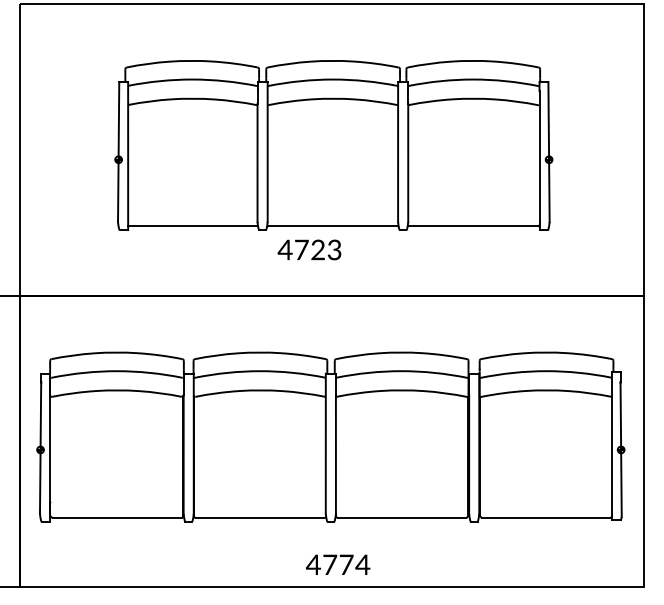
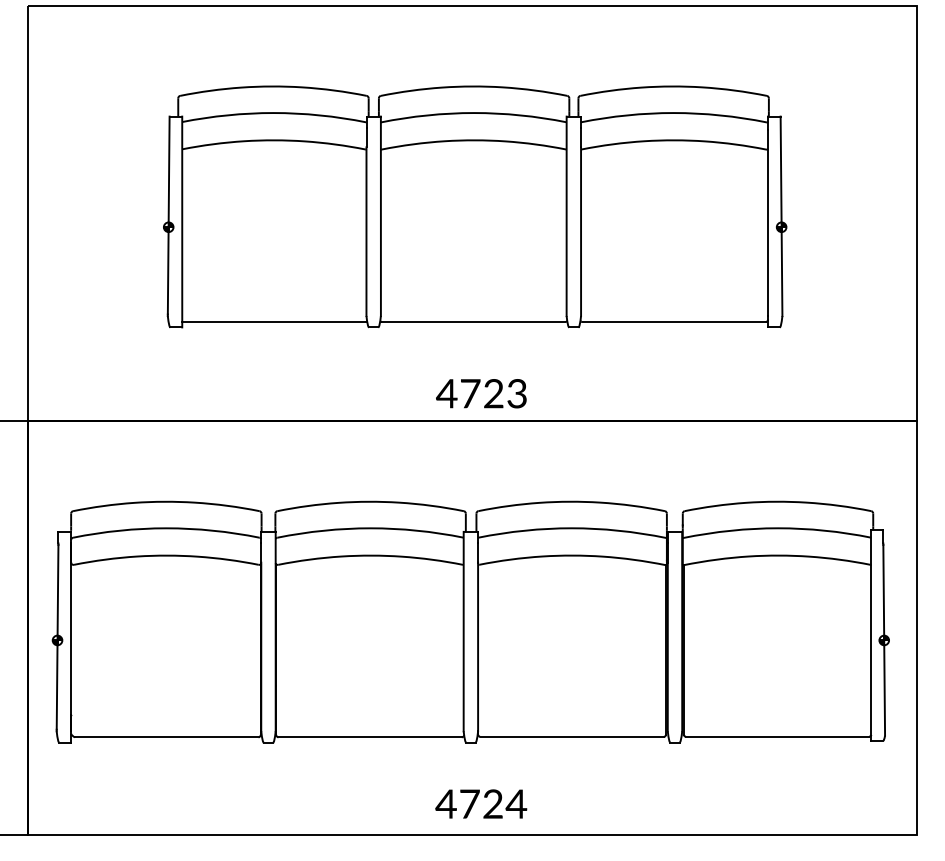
text: (309, 249) -> (481, 393), moved
text: (346, 564) -> (493, 803), 4774 -> 4724

